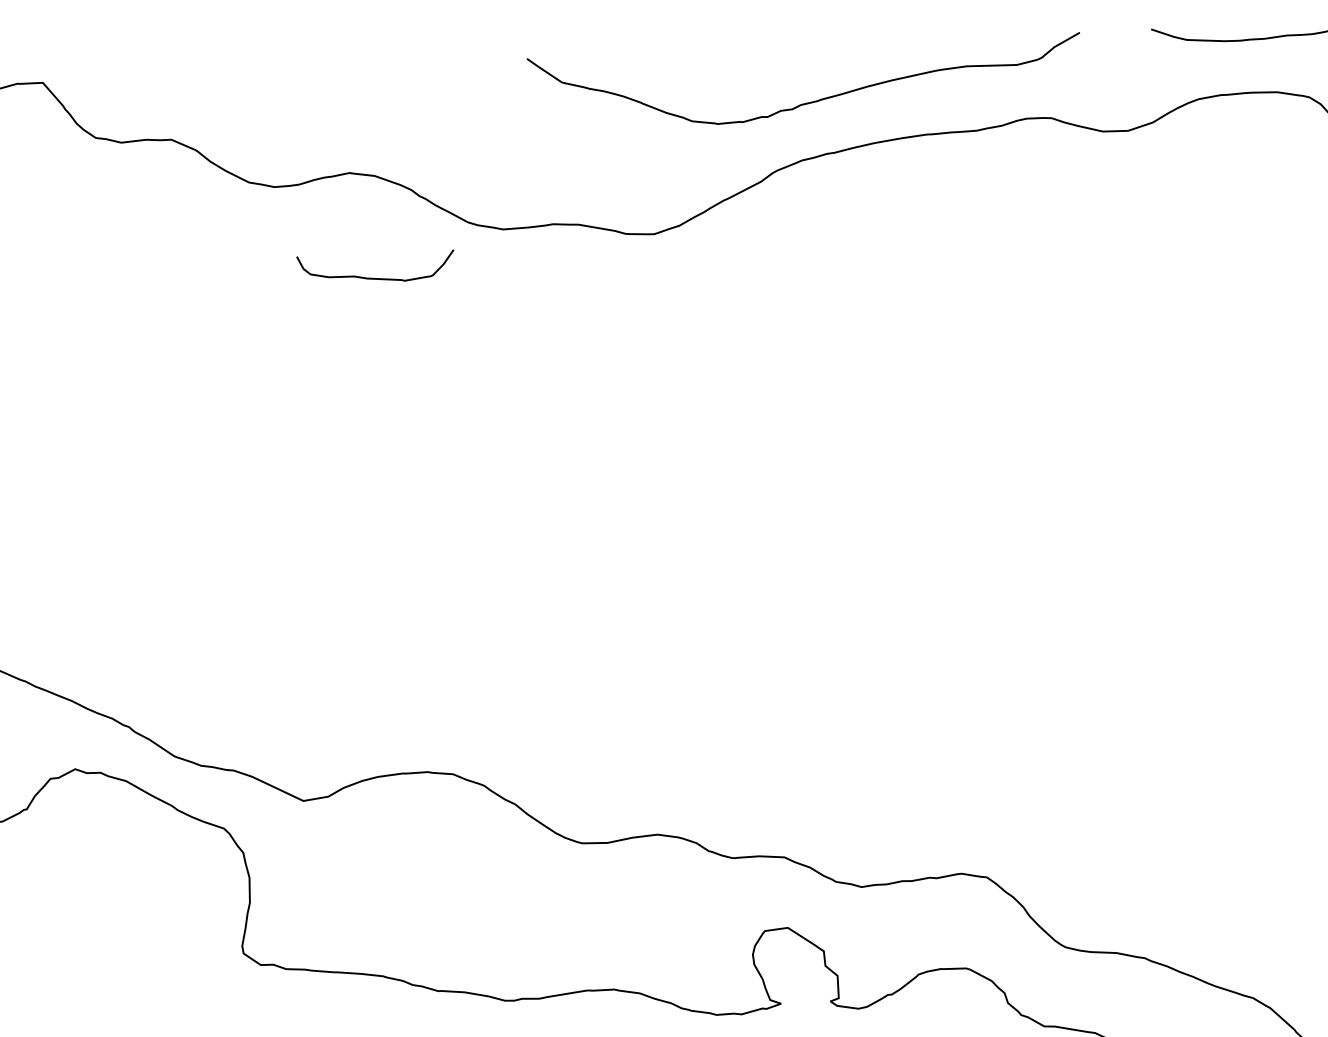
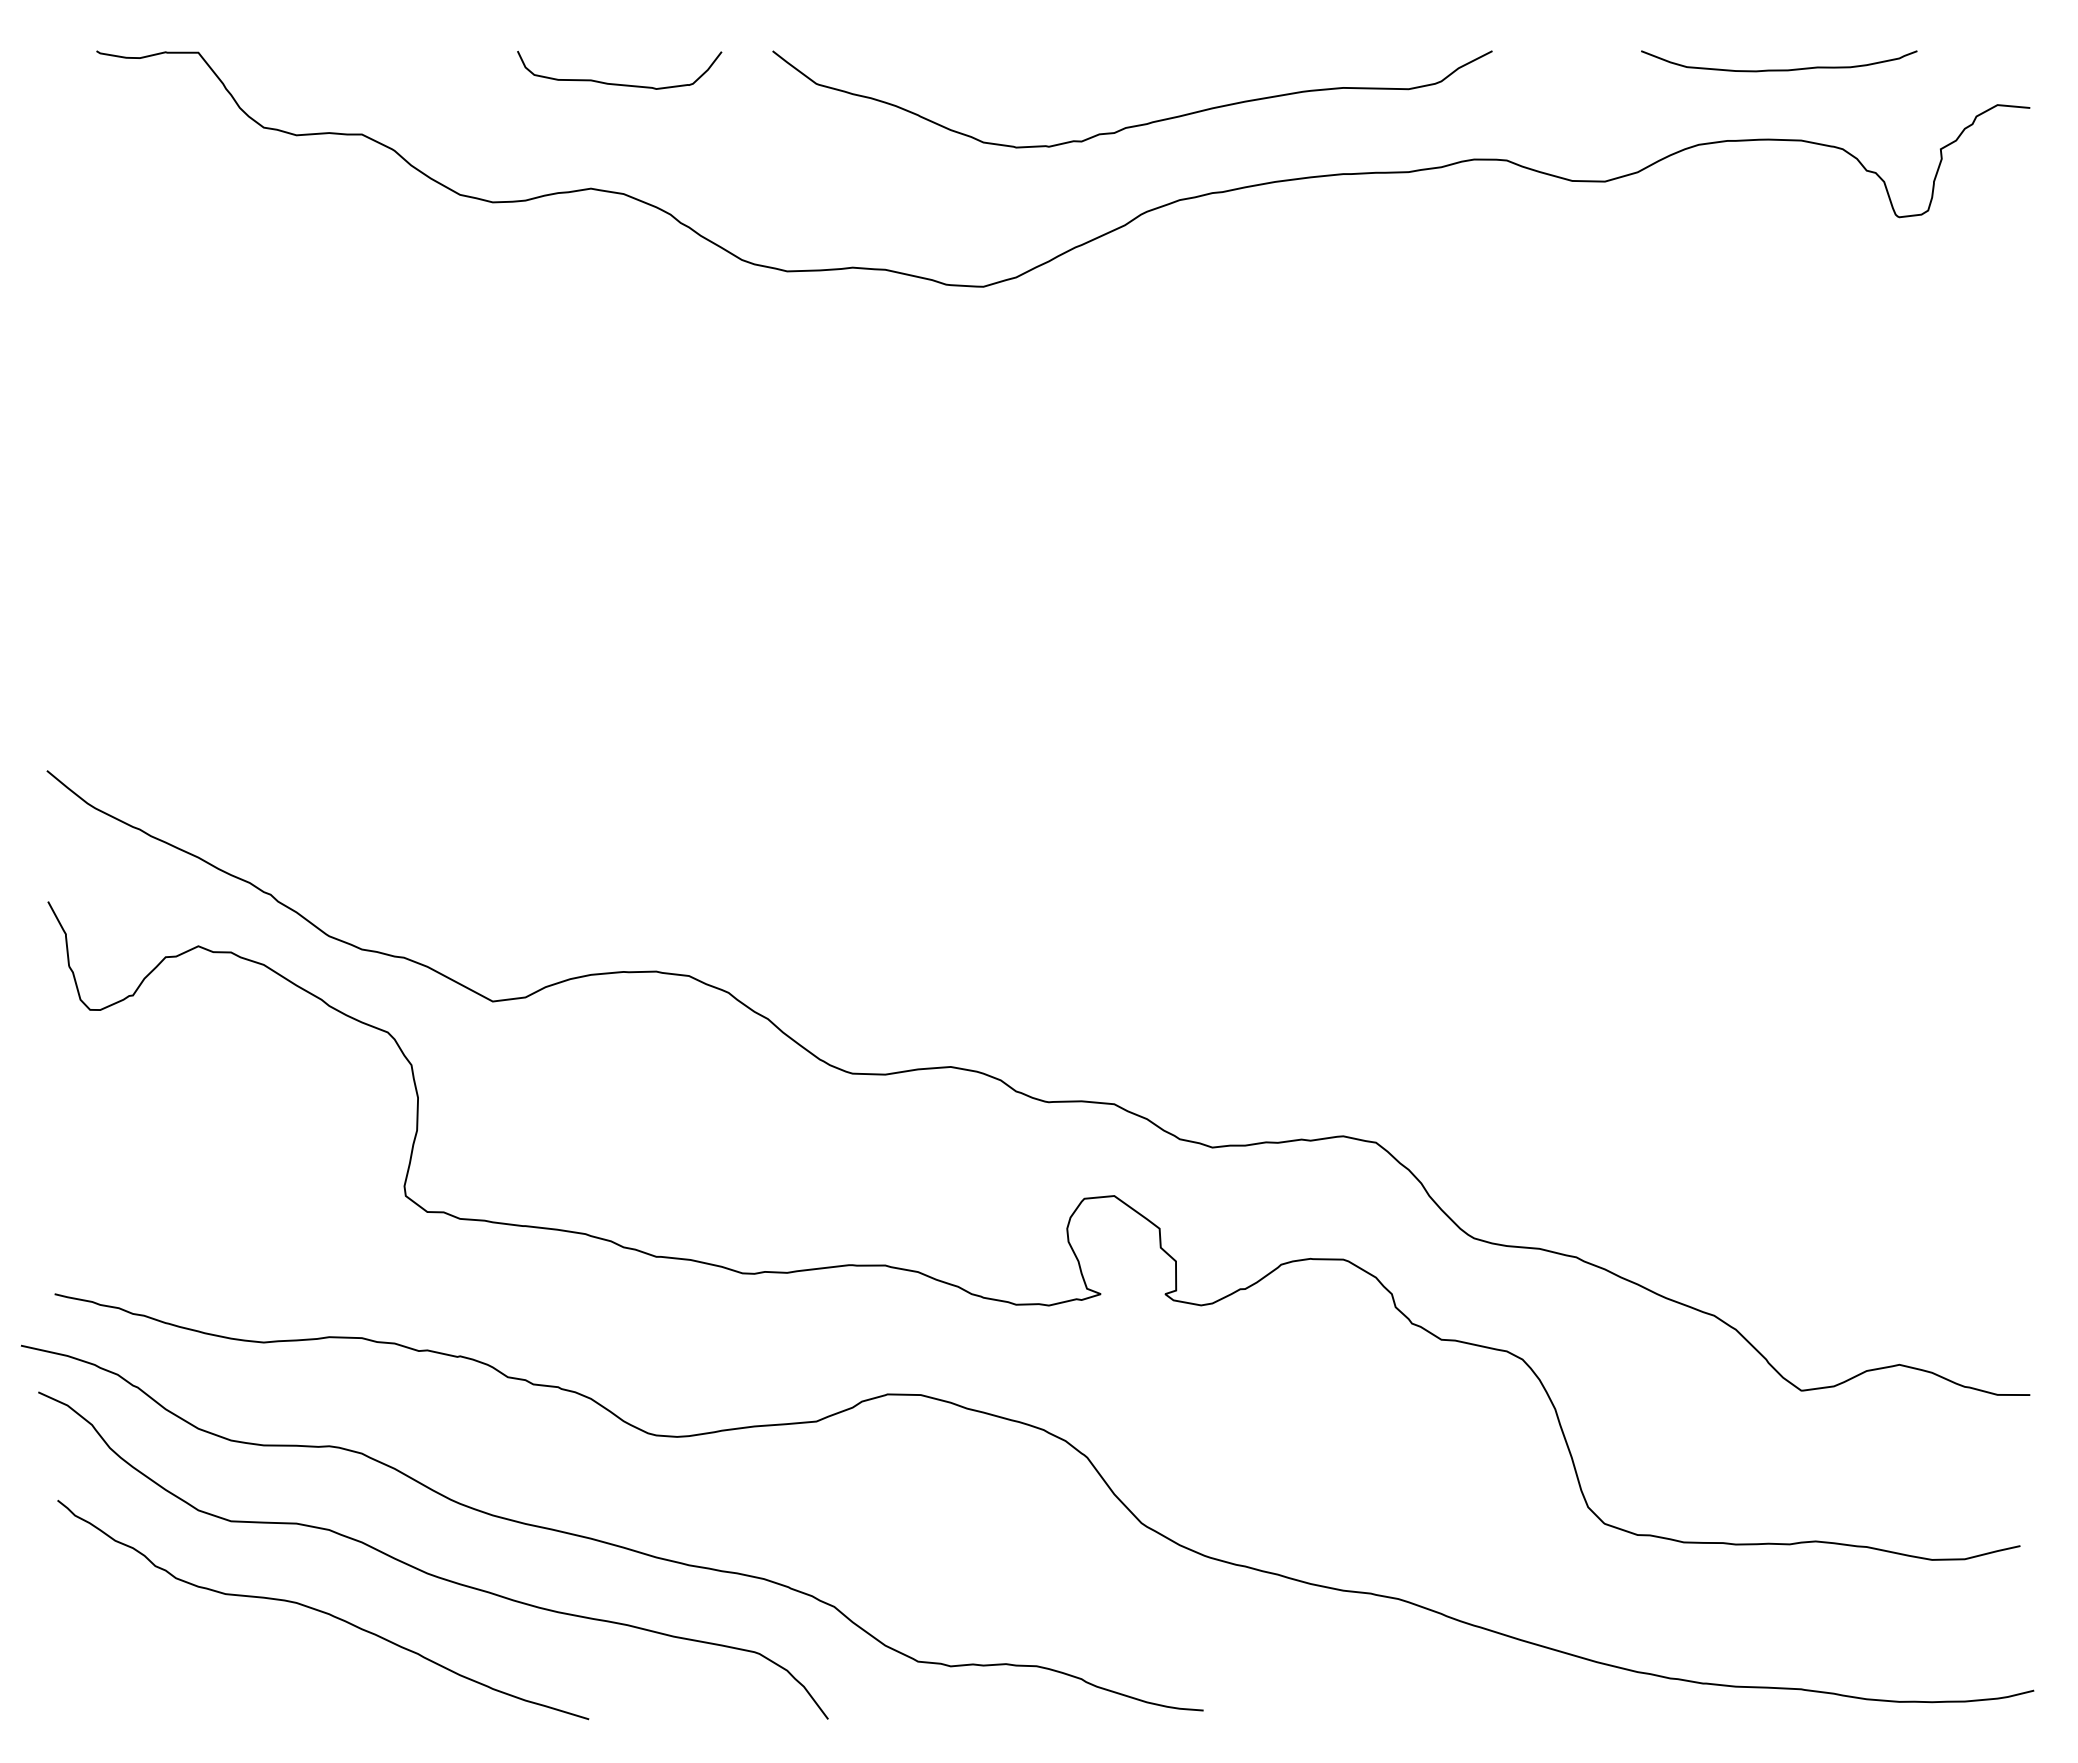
curve: (809, 101) -> (1137, 124), moved
curve: (375, 277) -> (618, 83), moved

